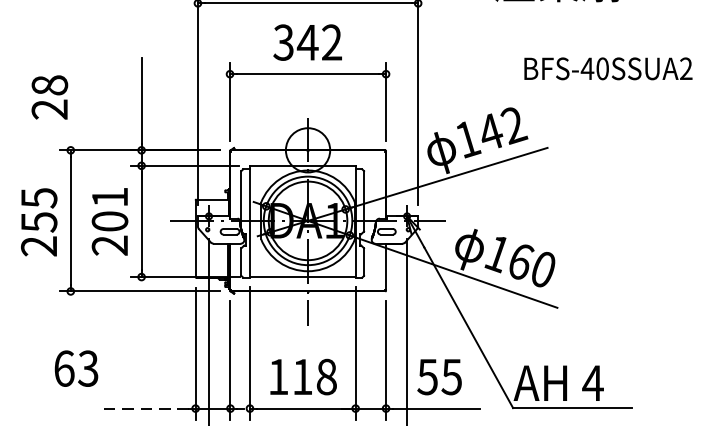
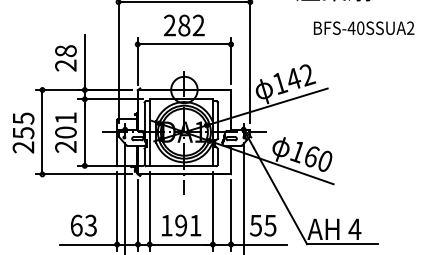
text: (294, 42) -> (176, 25), 342 -> 282
text: (607, 67) -> (363, 27), moved
text: (49, 97) -> (65, 58), moved
text: (75, 368) -> (83, 225), moved
text: (314, 376) -> (188, 225), 118 -> 191
line: (144, 408) -> (86, 244), dashed -> solid

